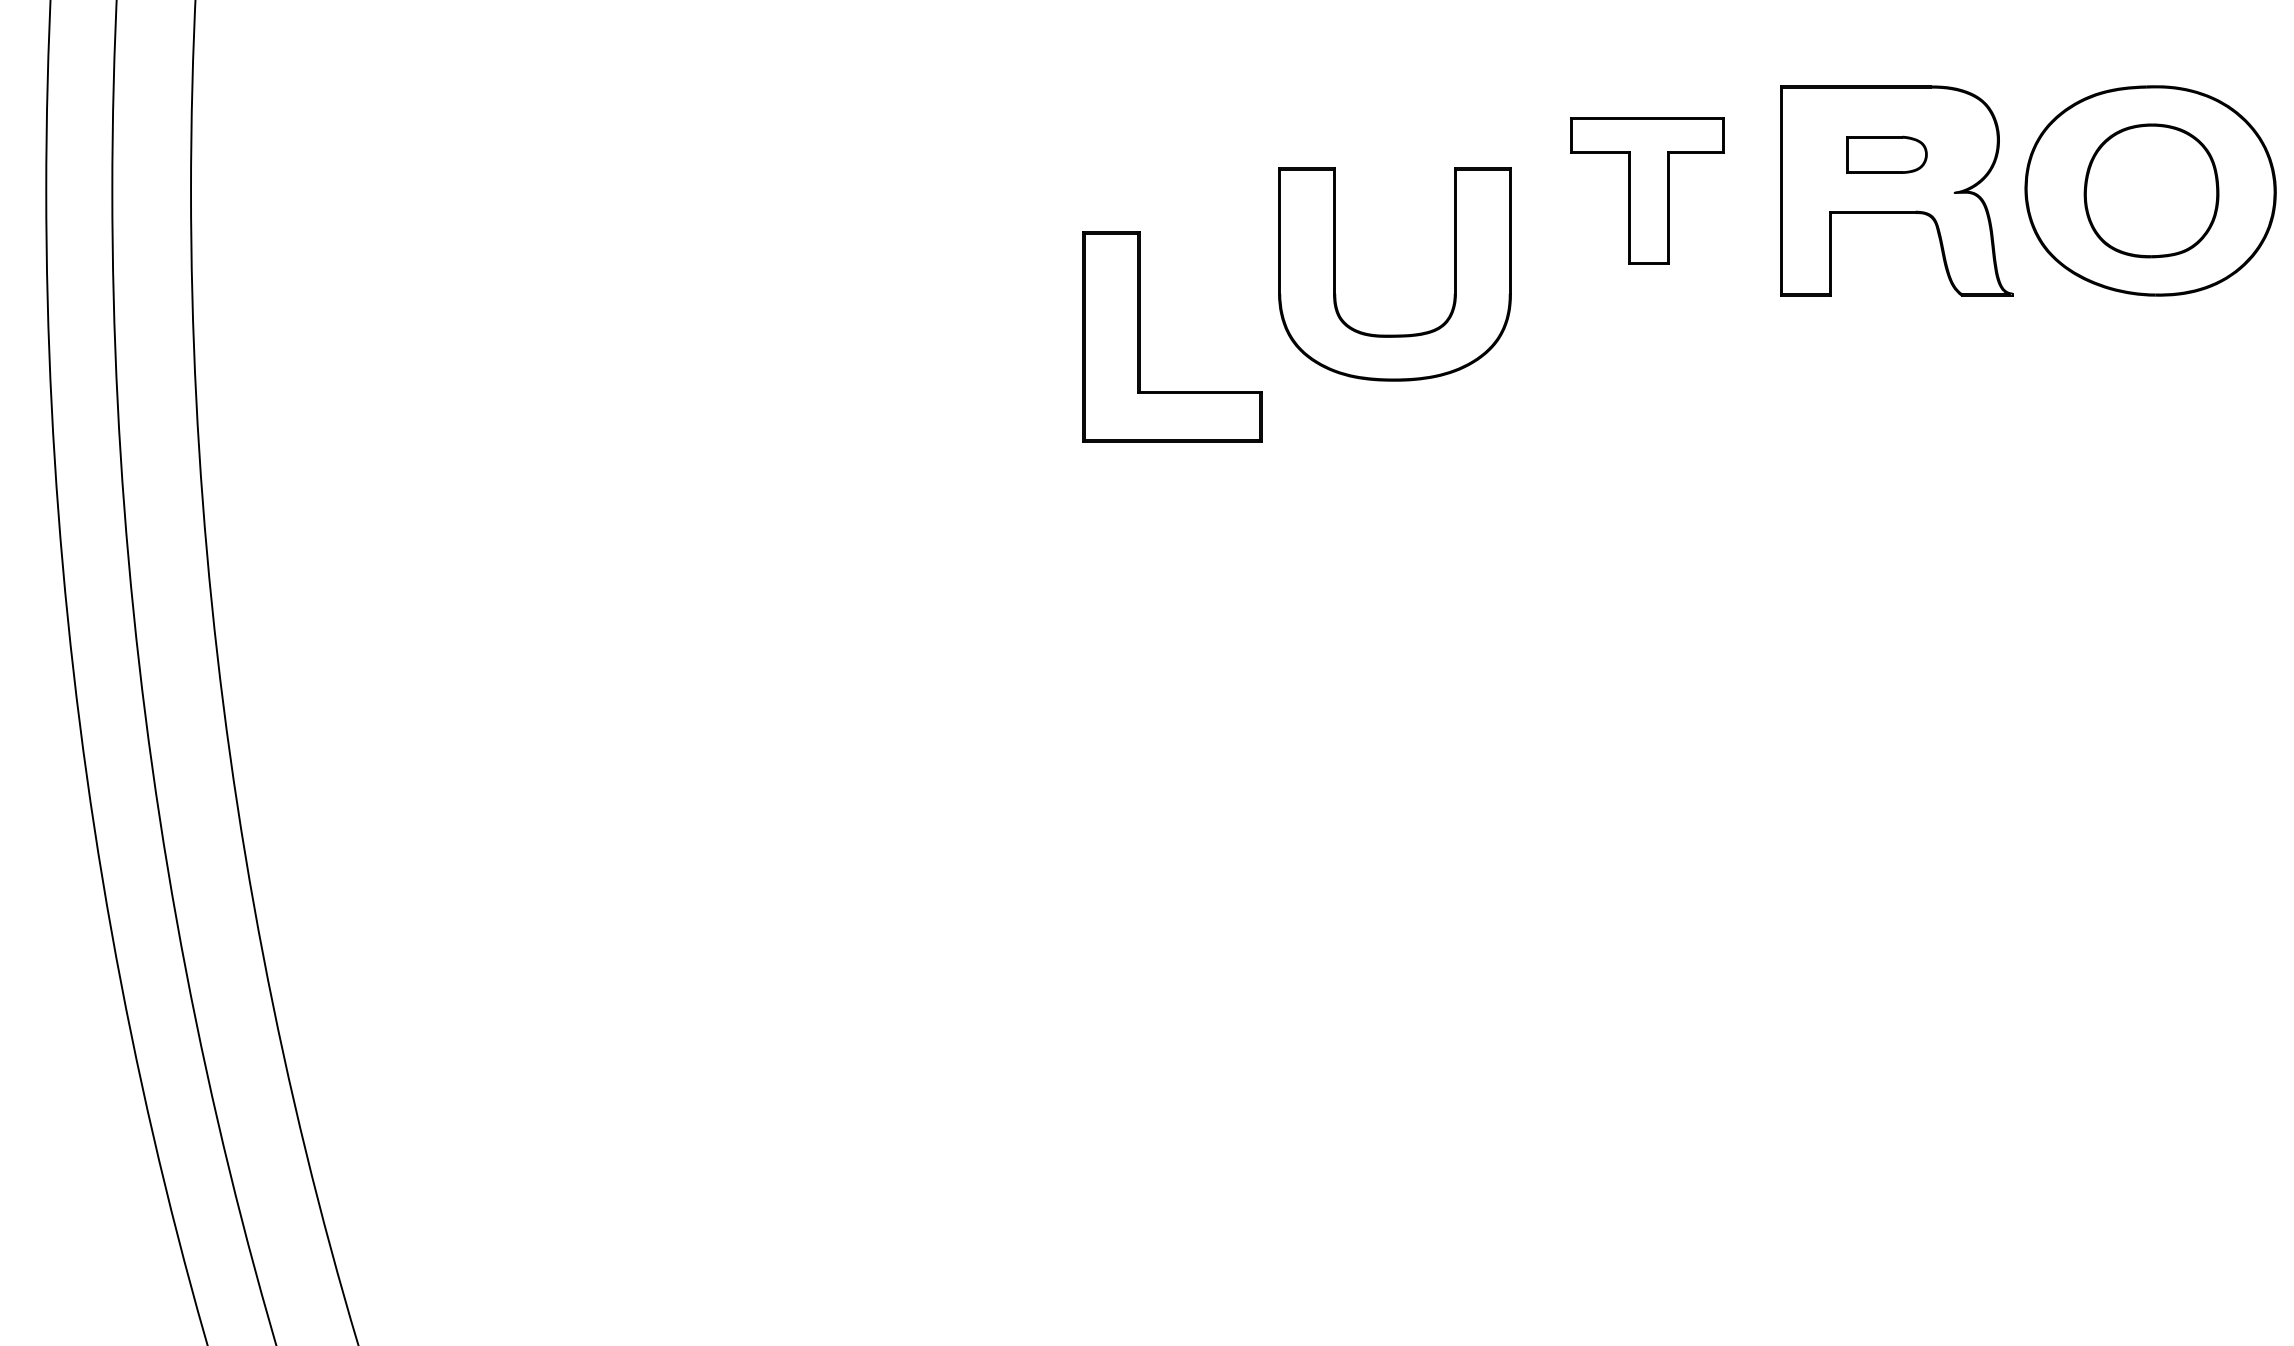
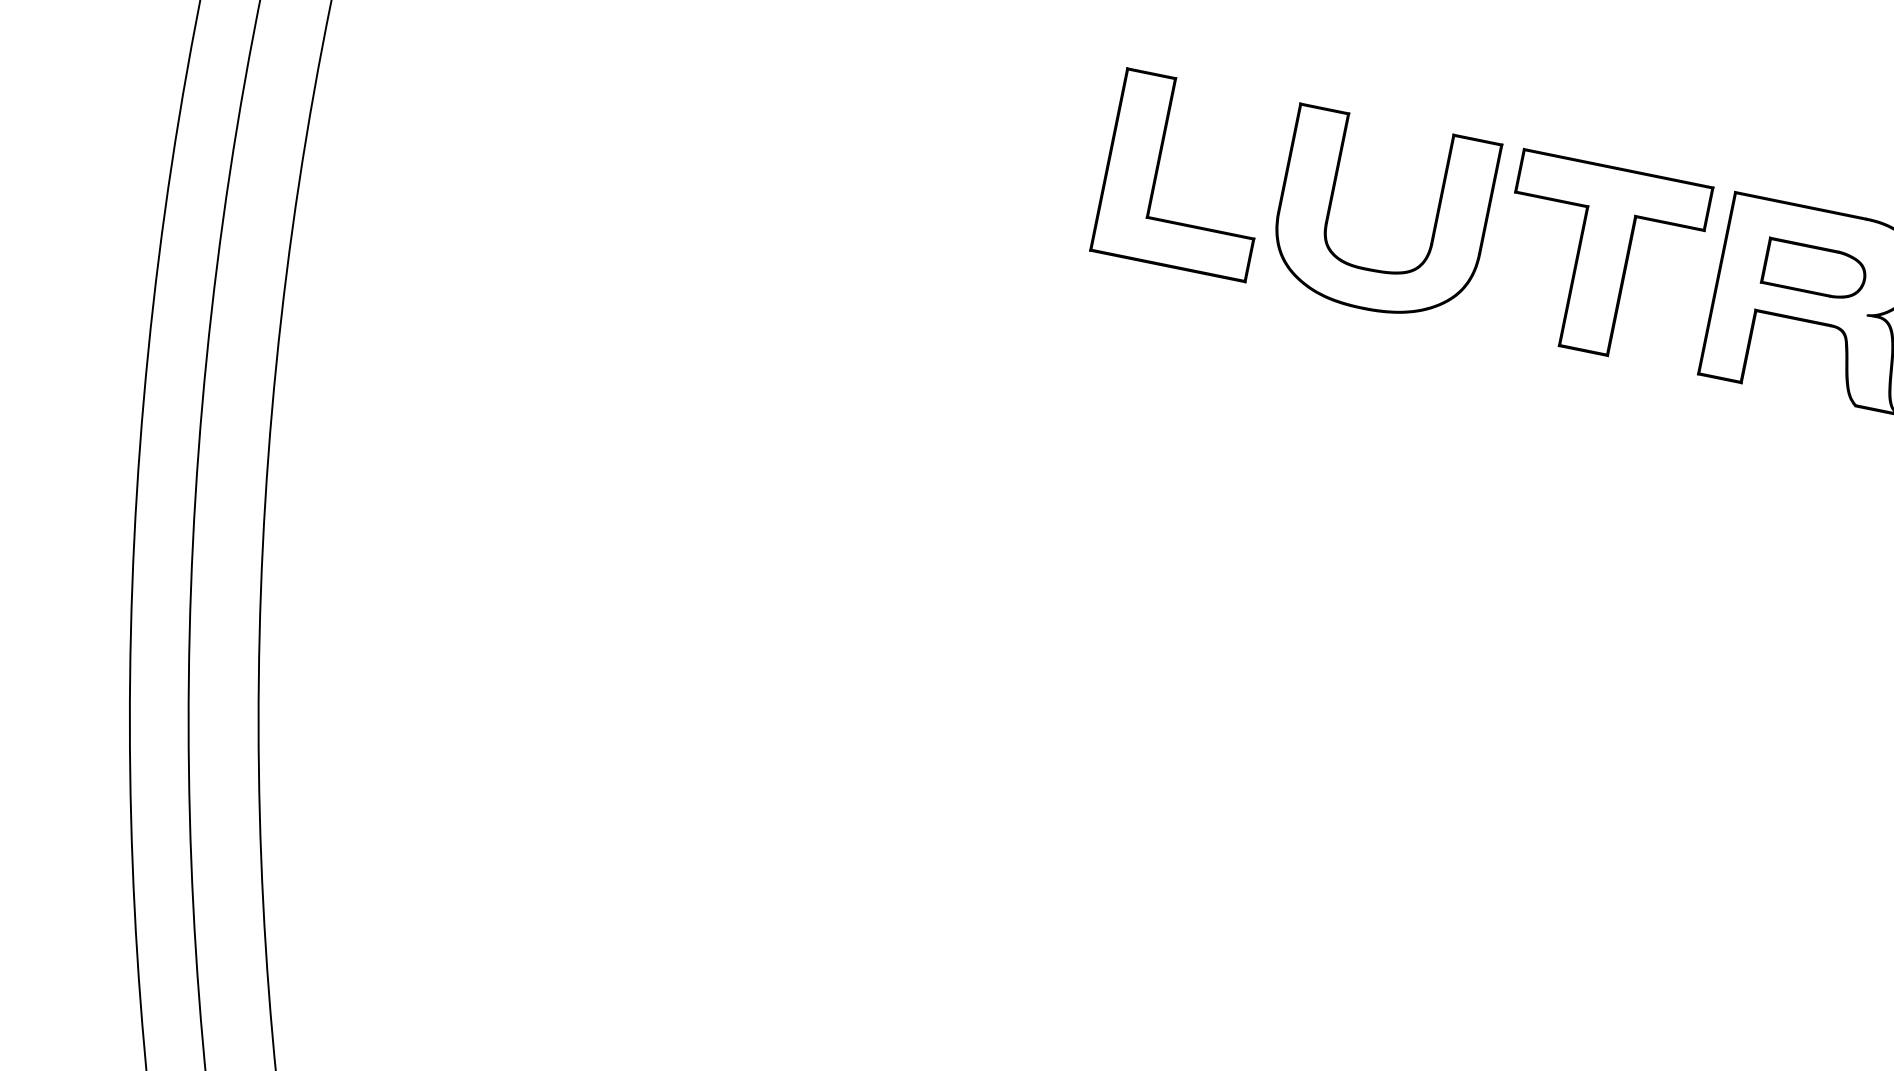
part: (1886, 154) -> (1814, 269), size x1.43
part: (1647, 190) -> (1600, 258), size x1.43
part: (1335, 274) -> (1330, 205), moved
part: (1140, 336) -> (1158, 169), moved

